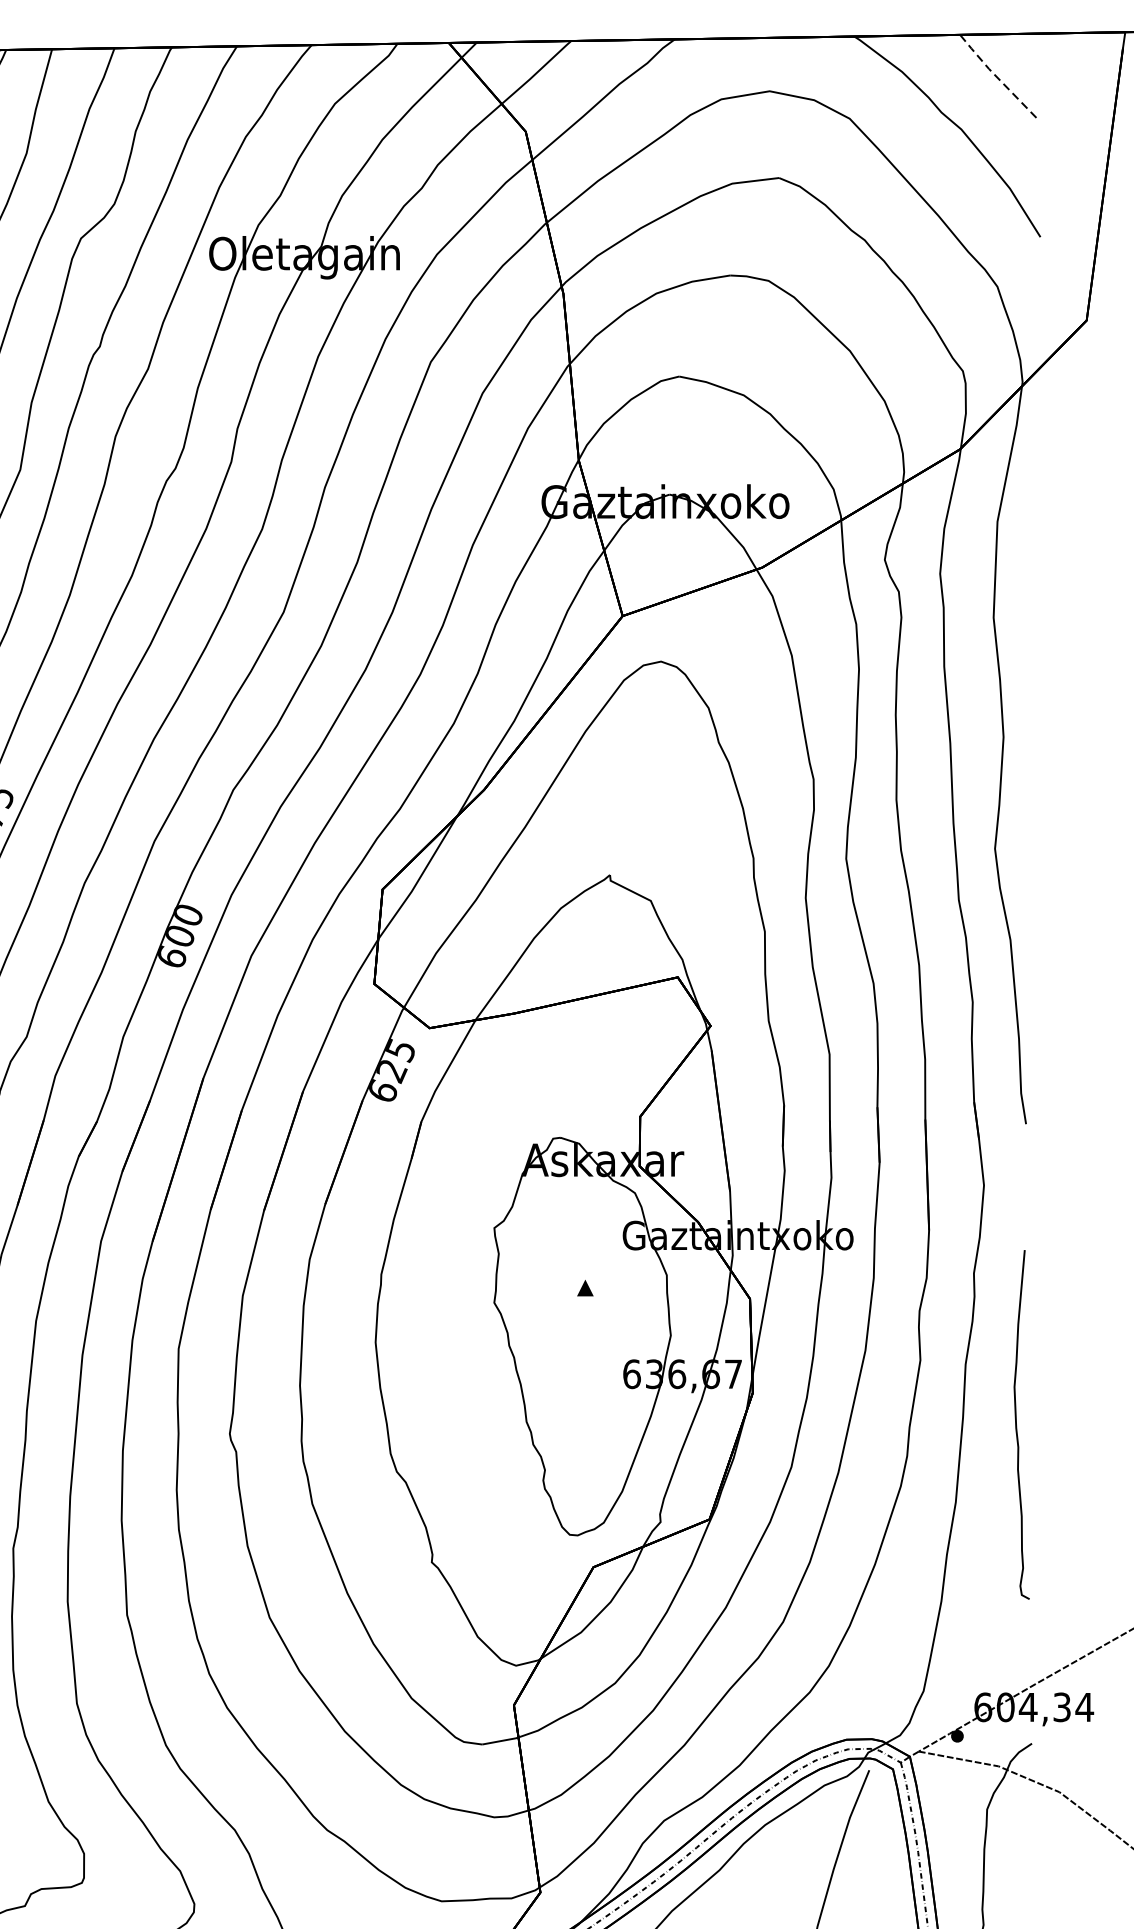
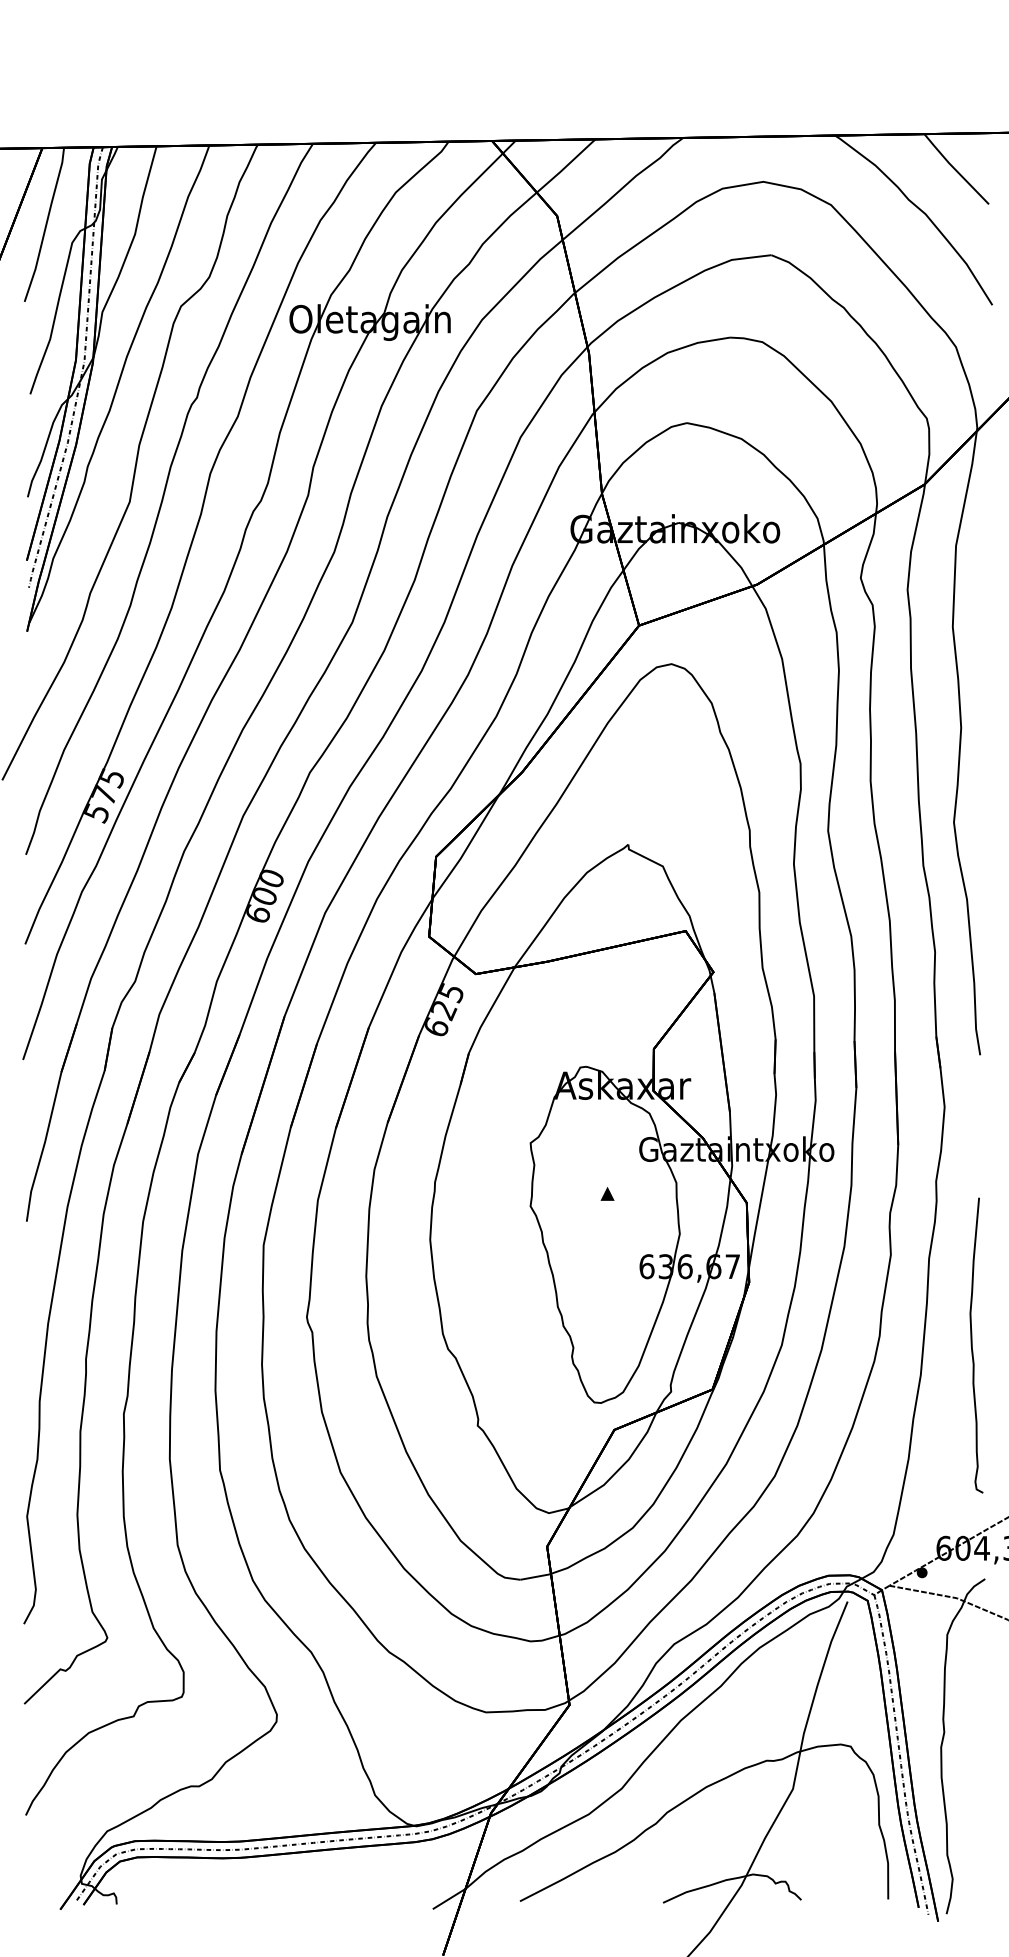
line: (995, 75) -> (954, 168), dashed -> solid
curve: (1016, 1424) -> (972, 1345), moved

